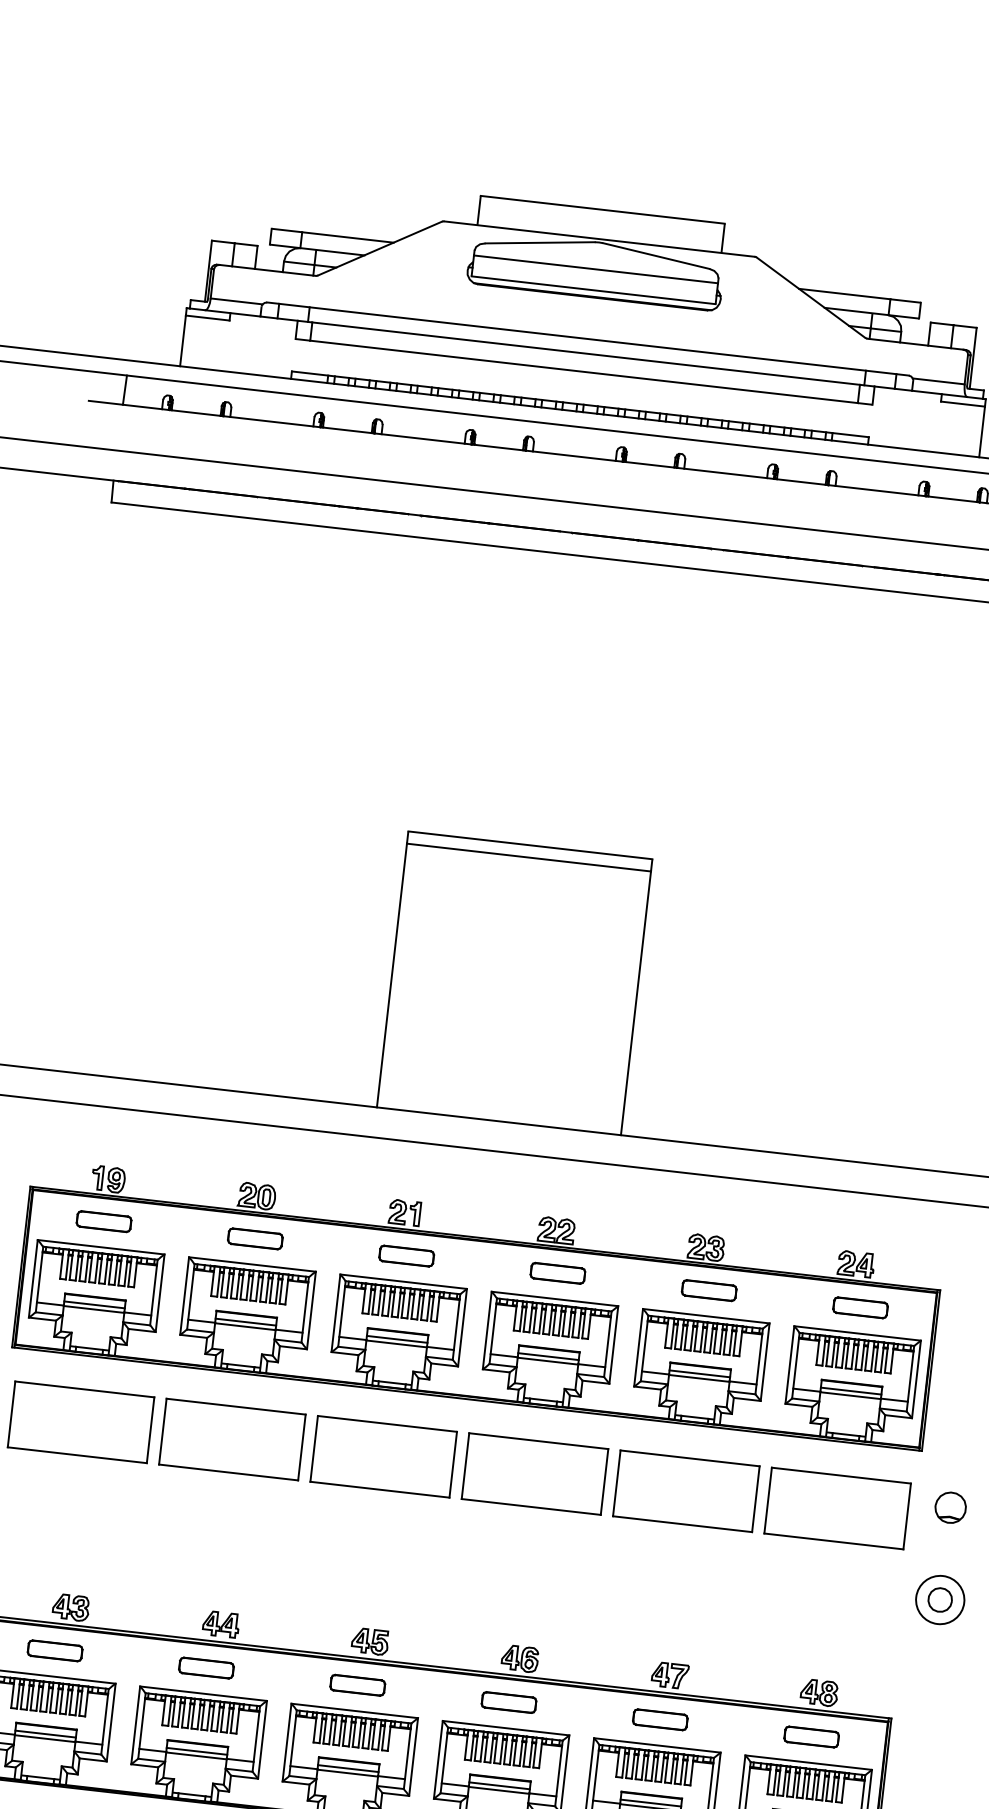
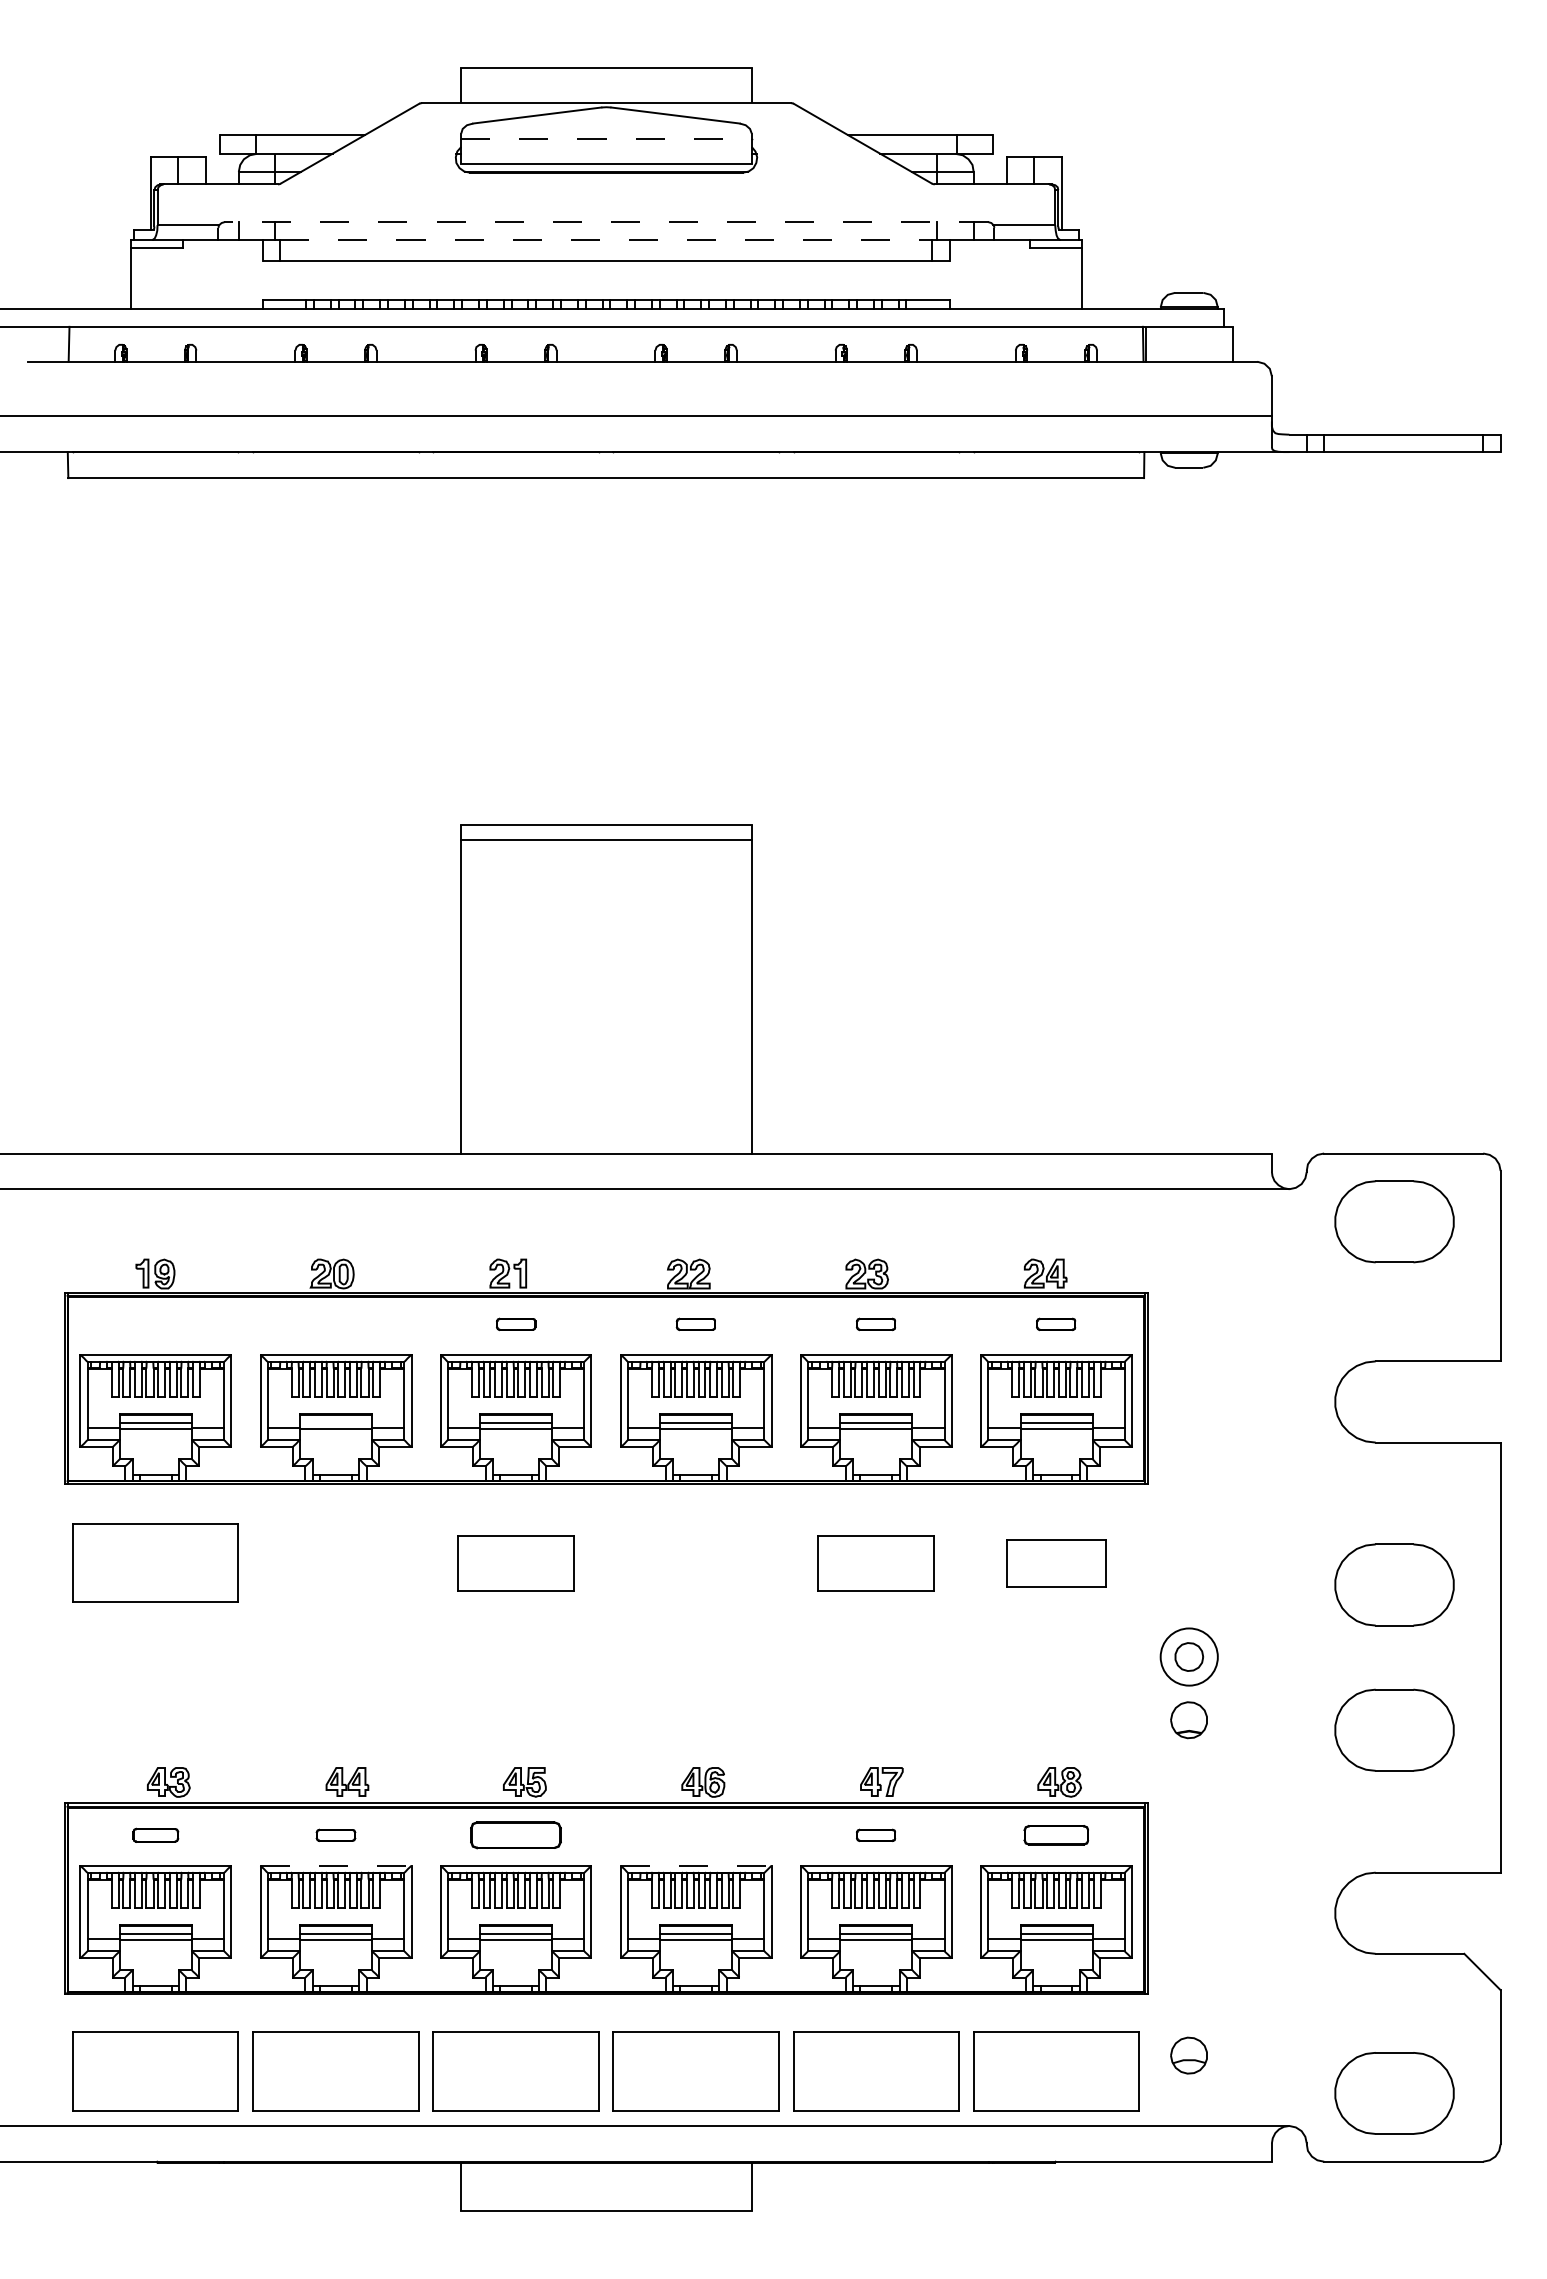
line: (596, 269) -> (607, 139), solid -> dashed
line: (588, 339) -> (606, 222), solid -> dashed
line: (586, 353) -> (606, 239), solid -> dashed
part: (103, 1221) -> (155, 1324), removed
part: (254, 1238) -> (335, 1324), removed
part: (406, 1256) -> (516, 1324), size x0.6
part: (557, 1273) -> (695, 1324), size x0.6
part: (708, 1290) -> (875, 1324), size x0.6
part: (859, 1307) -> (1055, 1324), size x0.6
line: (245, 1322) -> (335, 1423), removed
part: (232, 1438) -> (335, 1562), removed
part: (383, 1456) -> (515, 1562), size x0.7
part: (534, 1473) -> (695, 1562), removed
part: (686, 1490) -> (876, 1562), size x0.7
part: (837, 1507) -> (1056, 1562), size x0.6
part: (950, 1507) -> (1188, 1720), moved
part: (54, 1650) -> (155, 1835), size x0.7
part: (206, 1668) -> (335, 1835), size x0.6
part: (358, 1685) -> (516, 1835), size x1.4
line: (204, 1693) -> (336, 1865), solid -> dashed
part: (508, 1702) -> (695, 1835), removed
part: (659, 1719) -> (875, 1835), size x0.6
line: (506, 1727) -> (696, 1865), solid -> dashed

